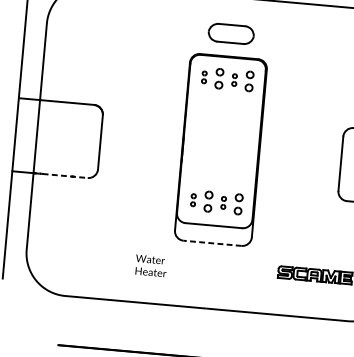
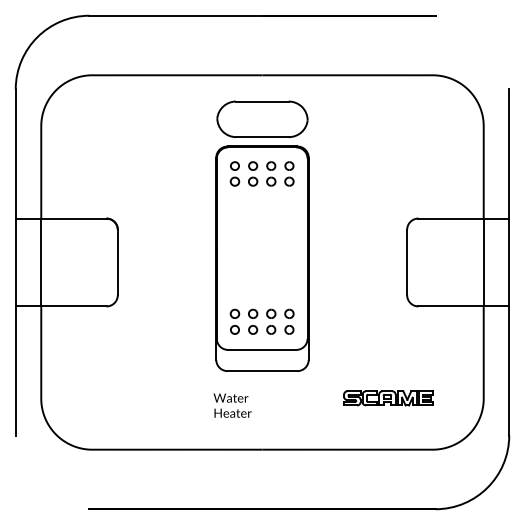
part: (231, 33) -> (262, 118), size x1.67
part: (204, 77) -> (234, 173), size x1.67
part: (234, 79) -> (271, 173), size x1.67
line: (60, 175) -> (73, 306), dashed -> solid
part: (193, 200) -> (234, 321), size x1.67
part: (223, 202) -> (271, 321), size x1.67
line: (212, 243) -> (262, 371), dashed -> solid
text: (151, 265) -> (232, 405), moved

